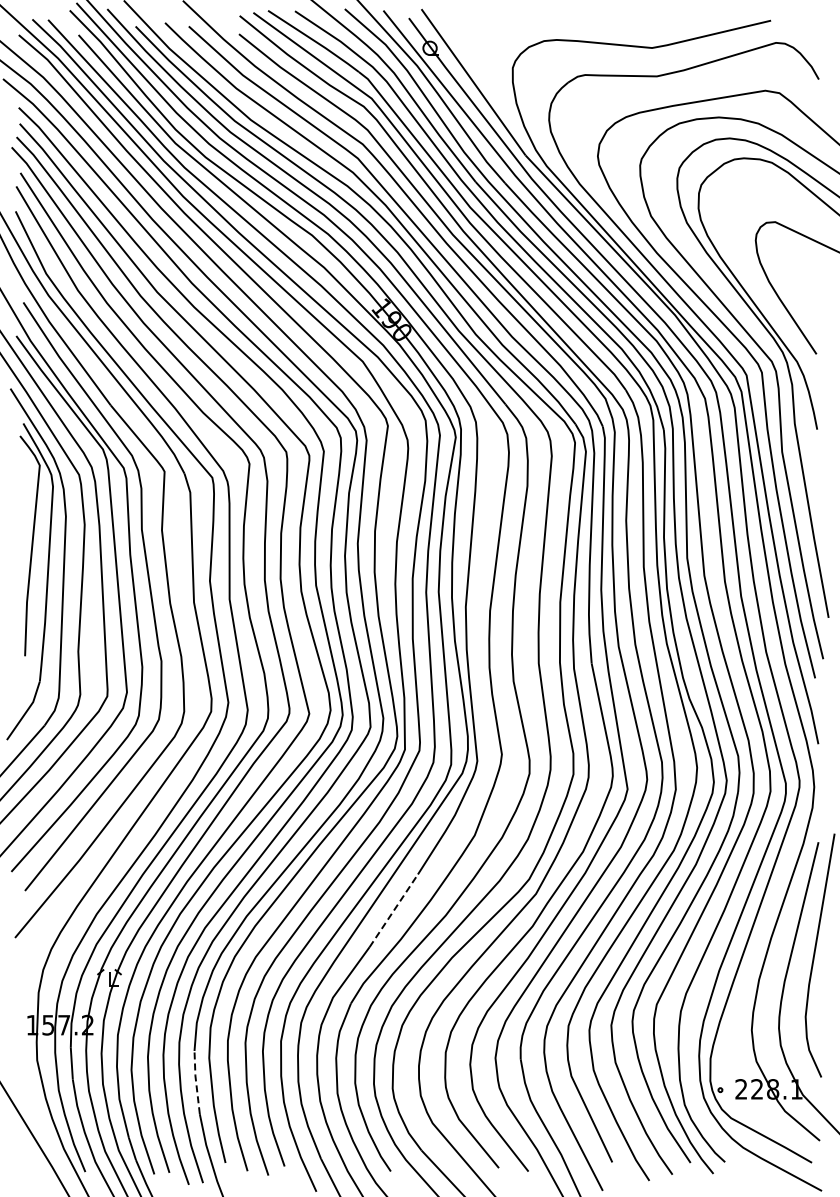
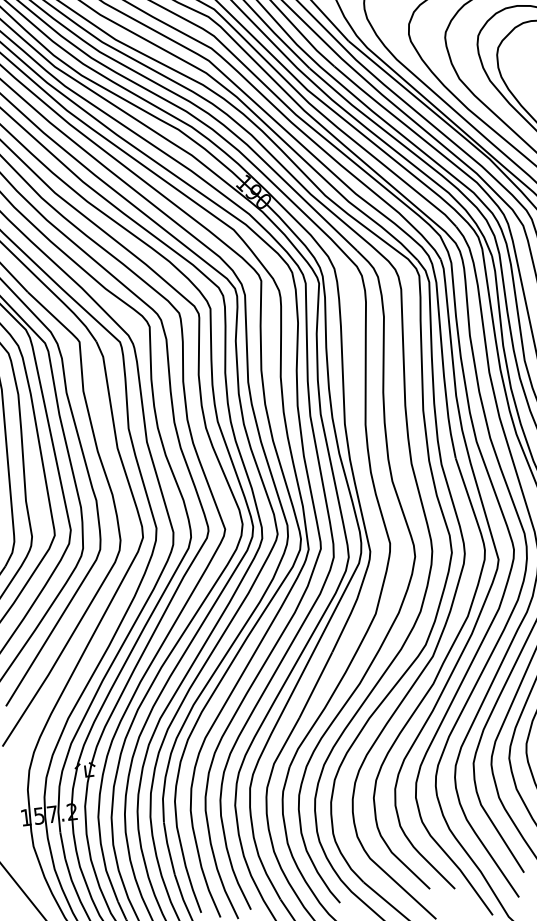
line: (393, 910) -> (315, 684), dashed -> solid
line: (196, 1081) -> (168, 847), dashed -> solid

